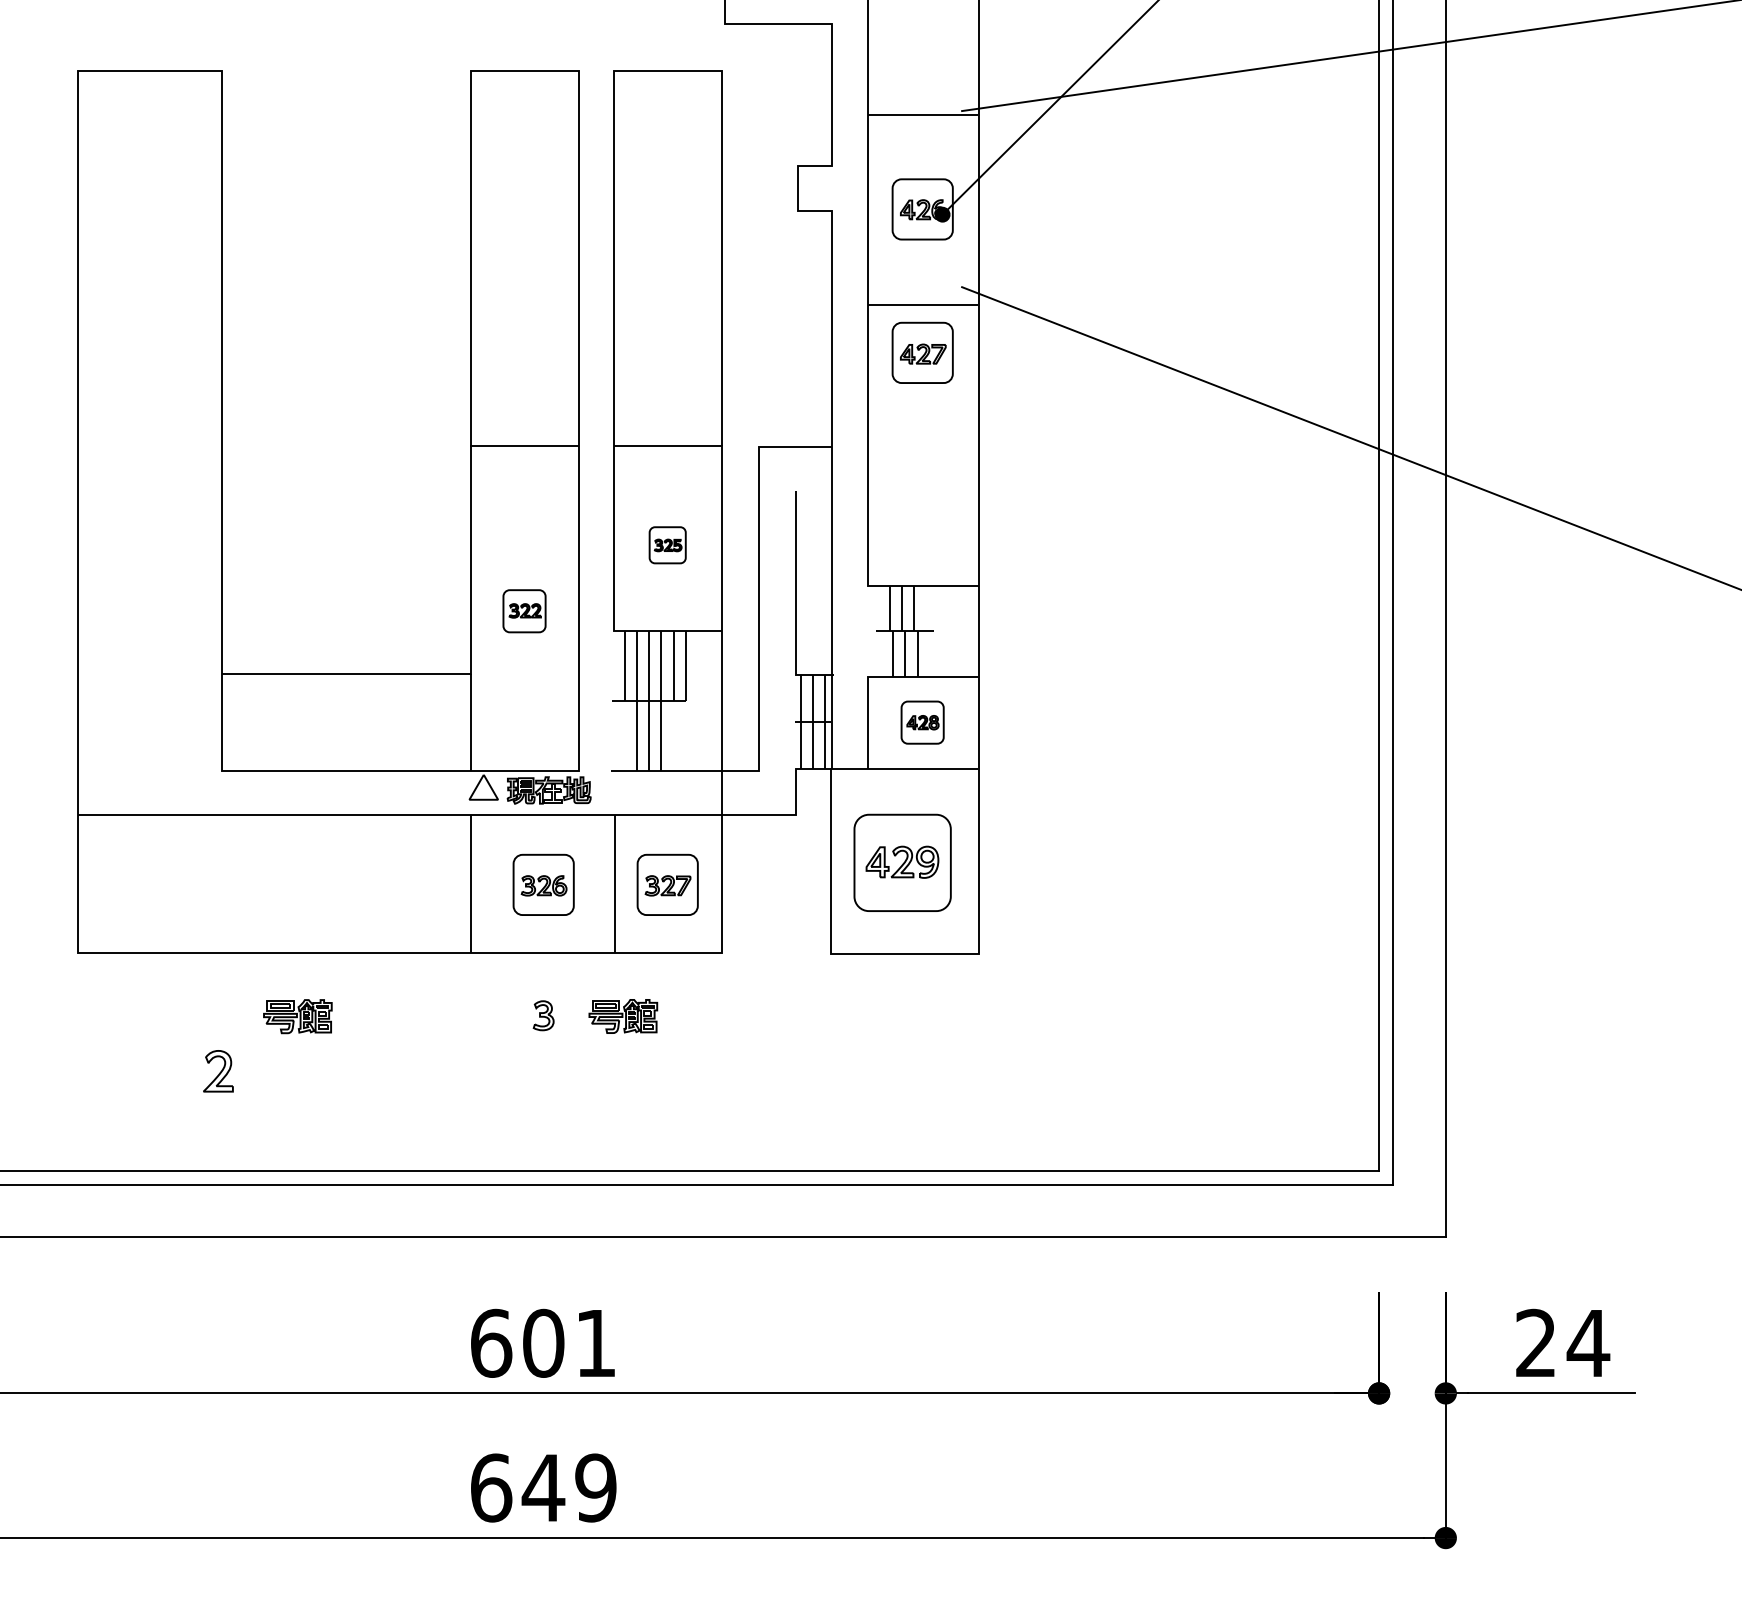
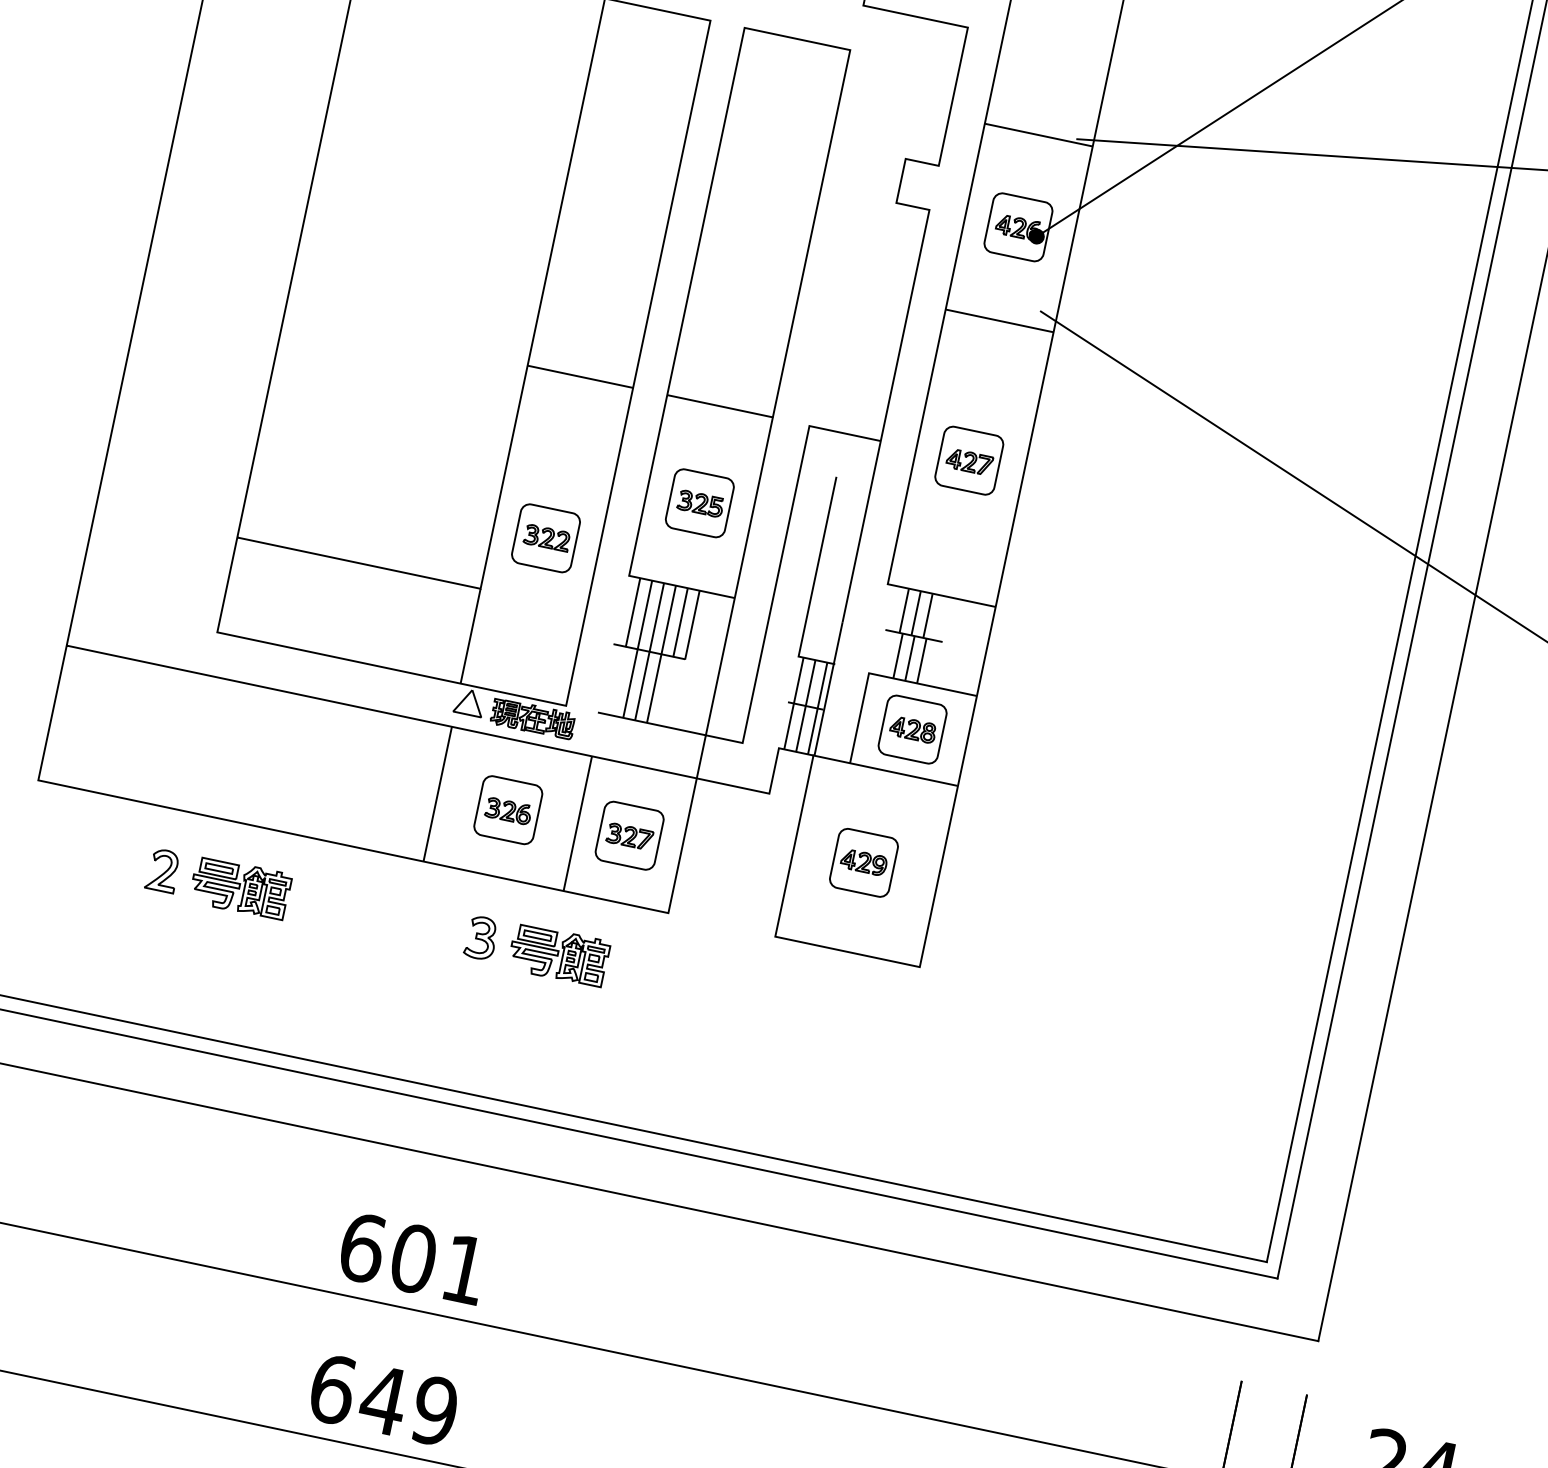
part: (922, 352) -> (969, 460), moved
part: (667, 545) -> (699, 503), size x1.67
part: (524, 611) -> (545, 538), size x1.43
part: (922, 722) -> (912, 729), size x1.43
part: (902, 863) -> (863, 863), size x0.62
part: (543, 1015) -> (481, 937), size x1.43
part: (297, 1016) -> (240, 888), size x1.43
part: (623, 1016) -> (559, 955), size x1.43
part: (218, 1071) -> (163, 870), moved

